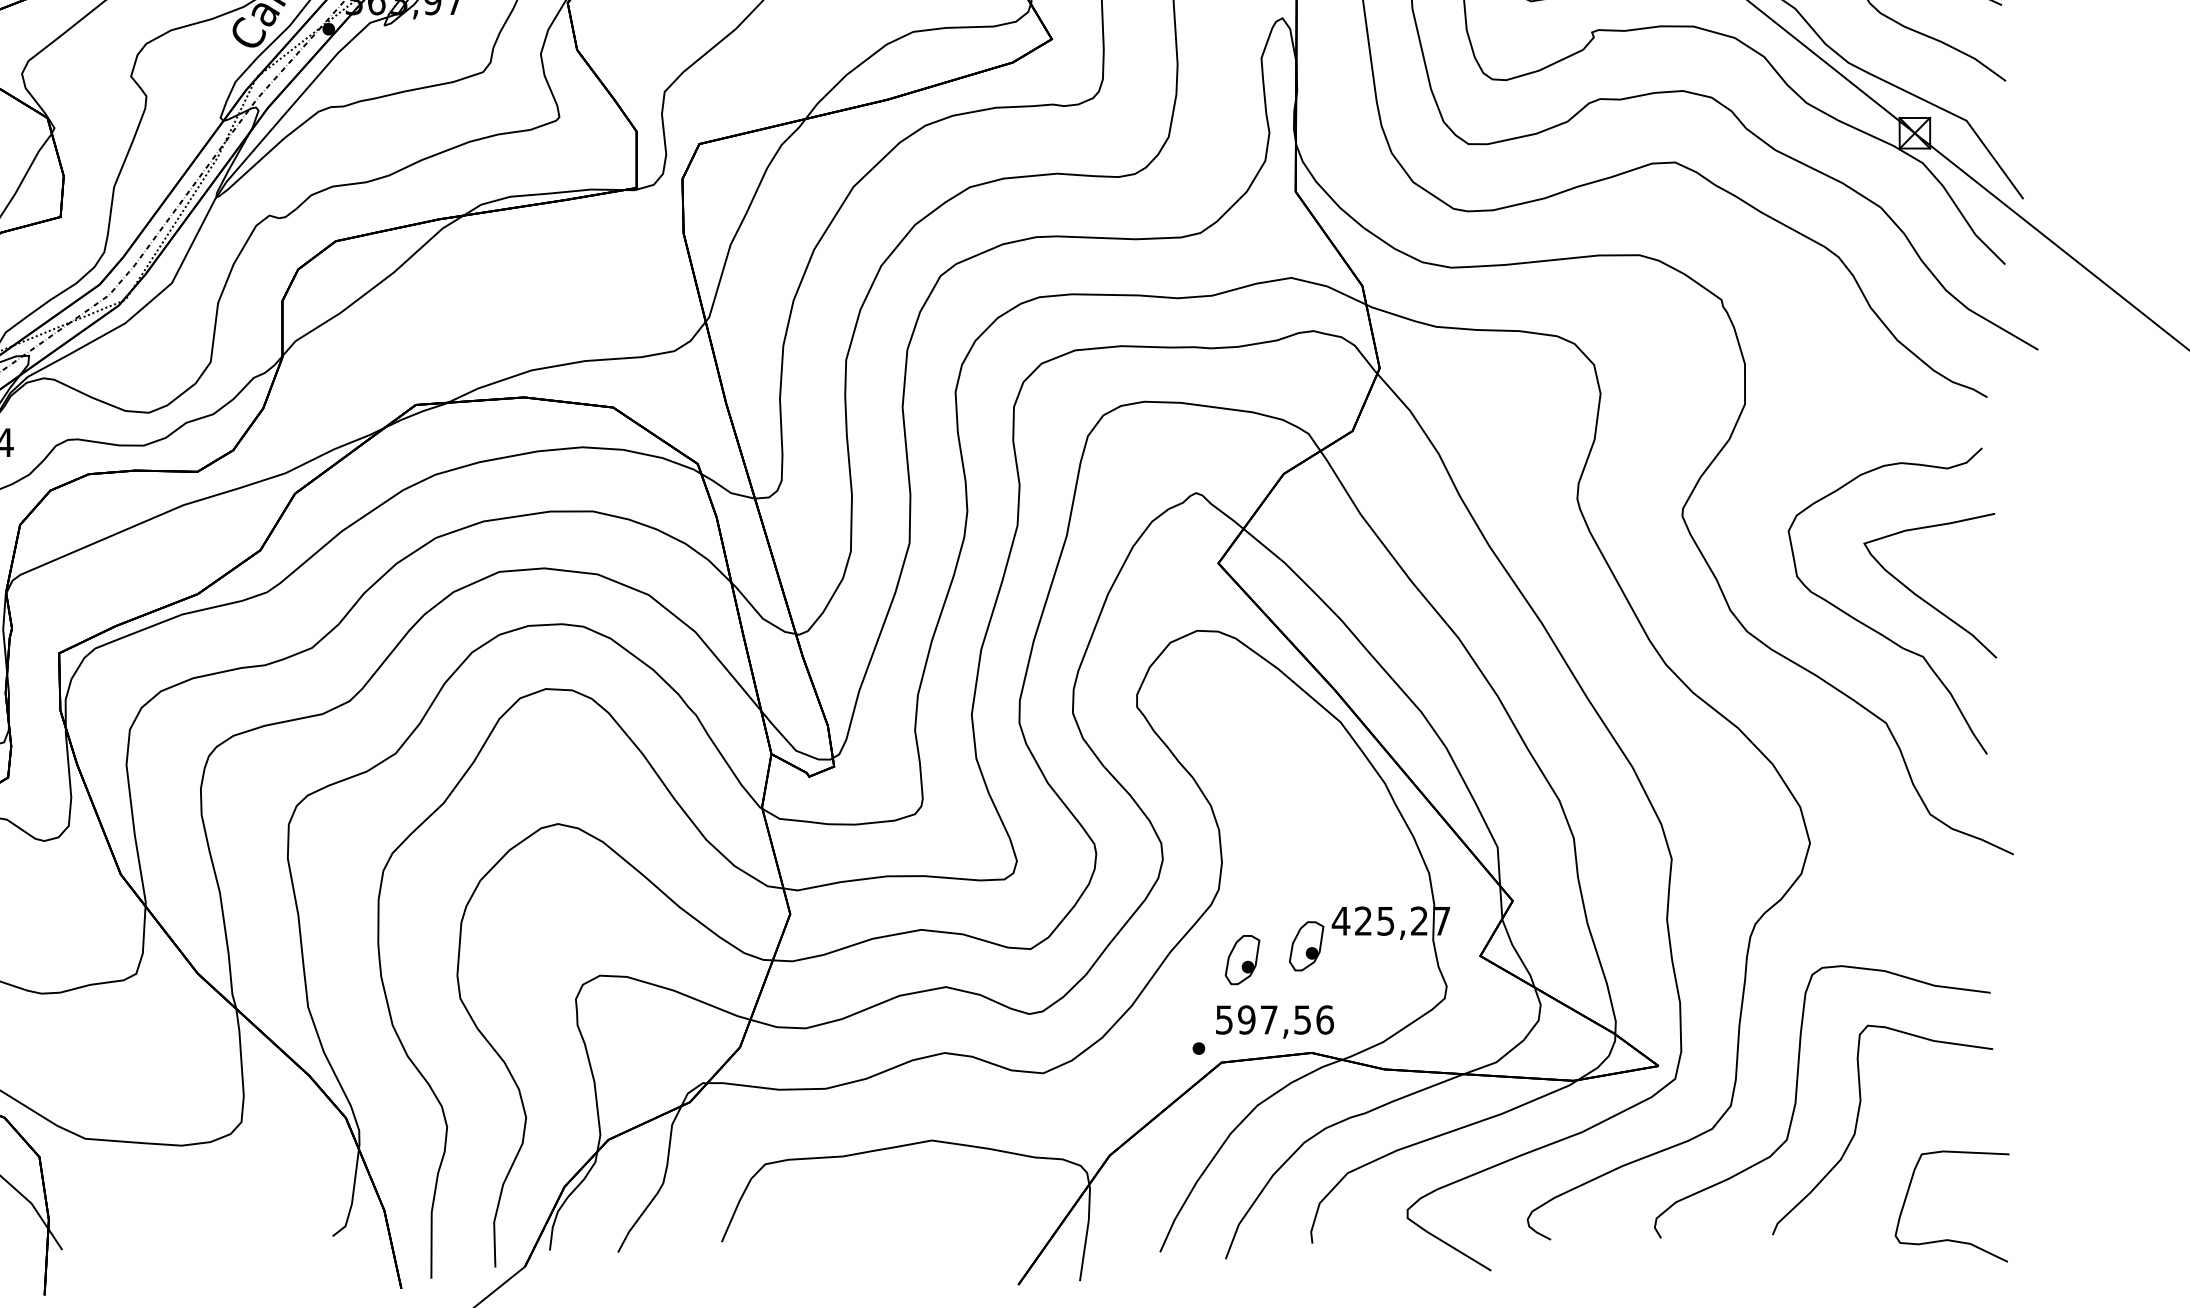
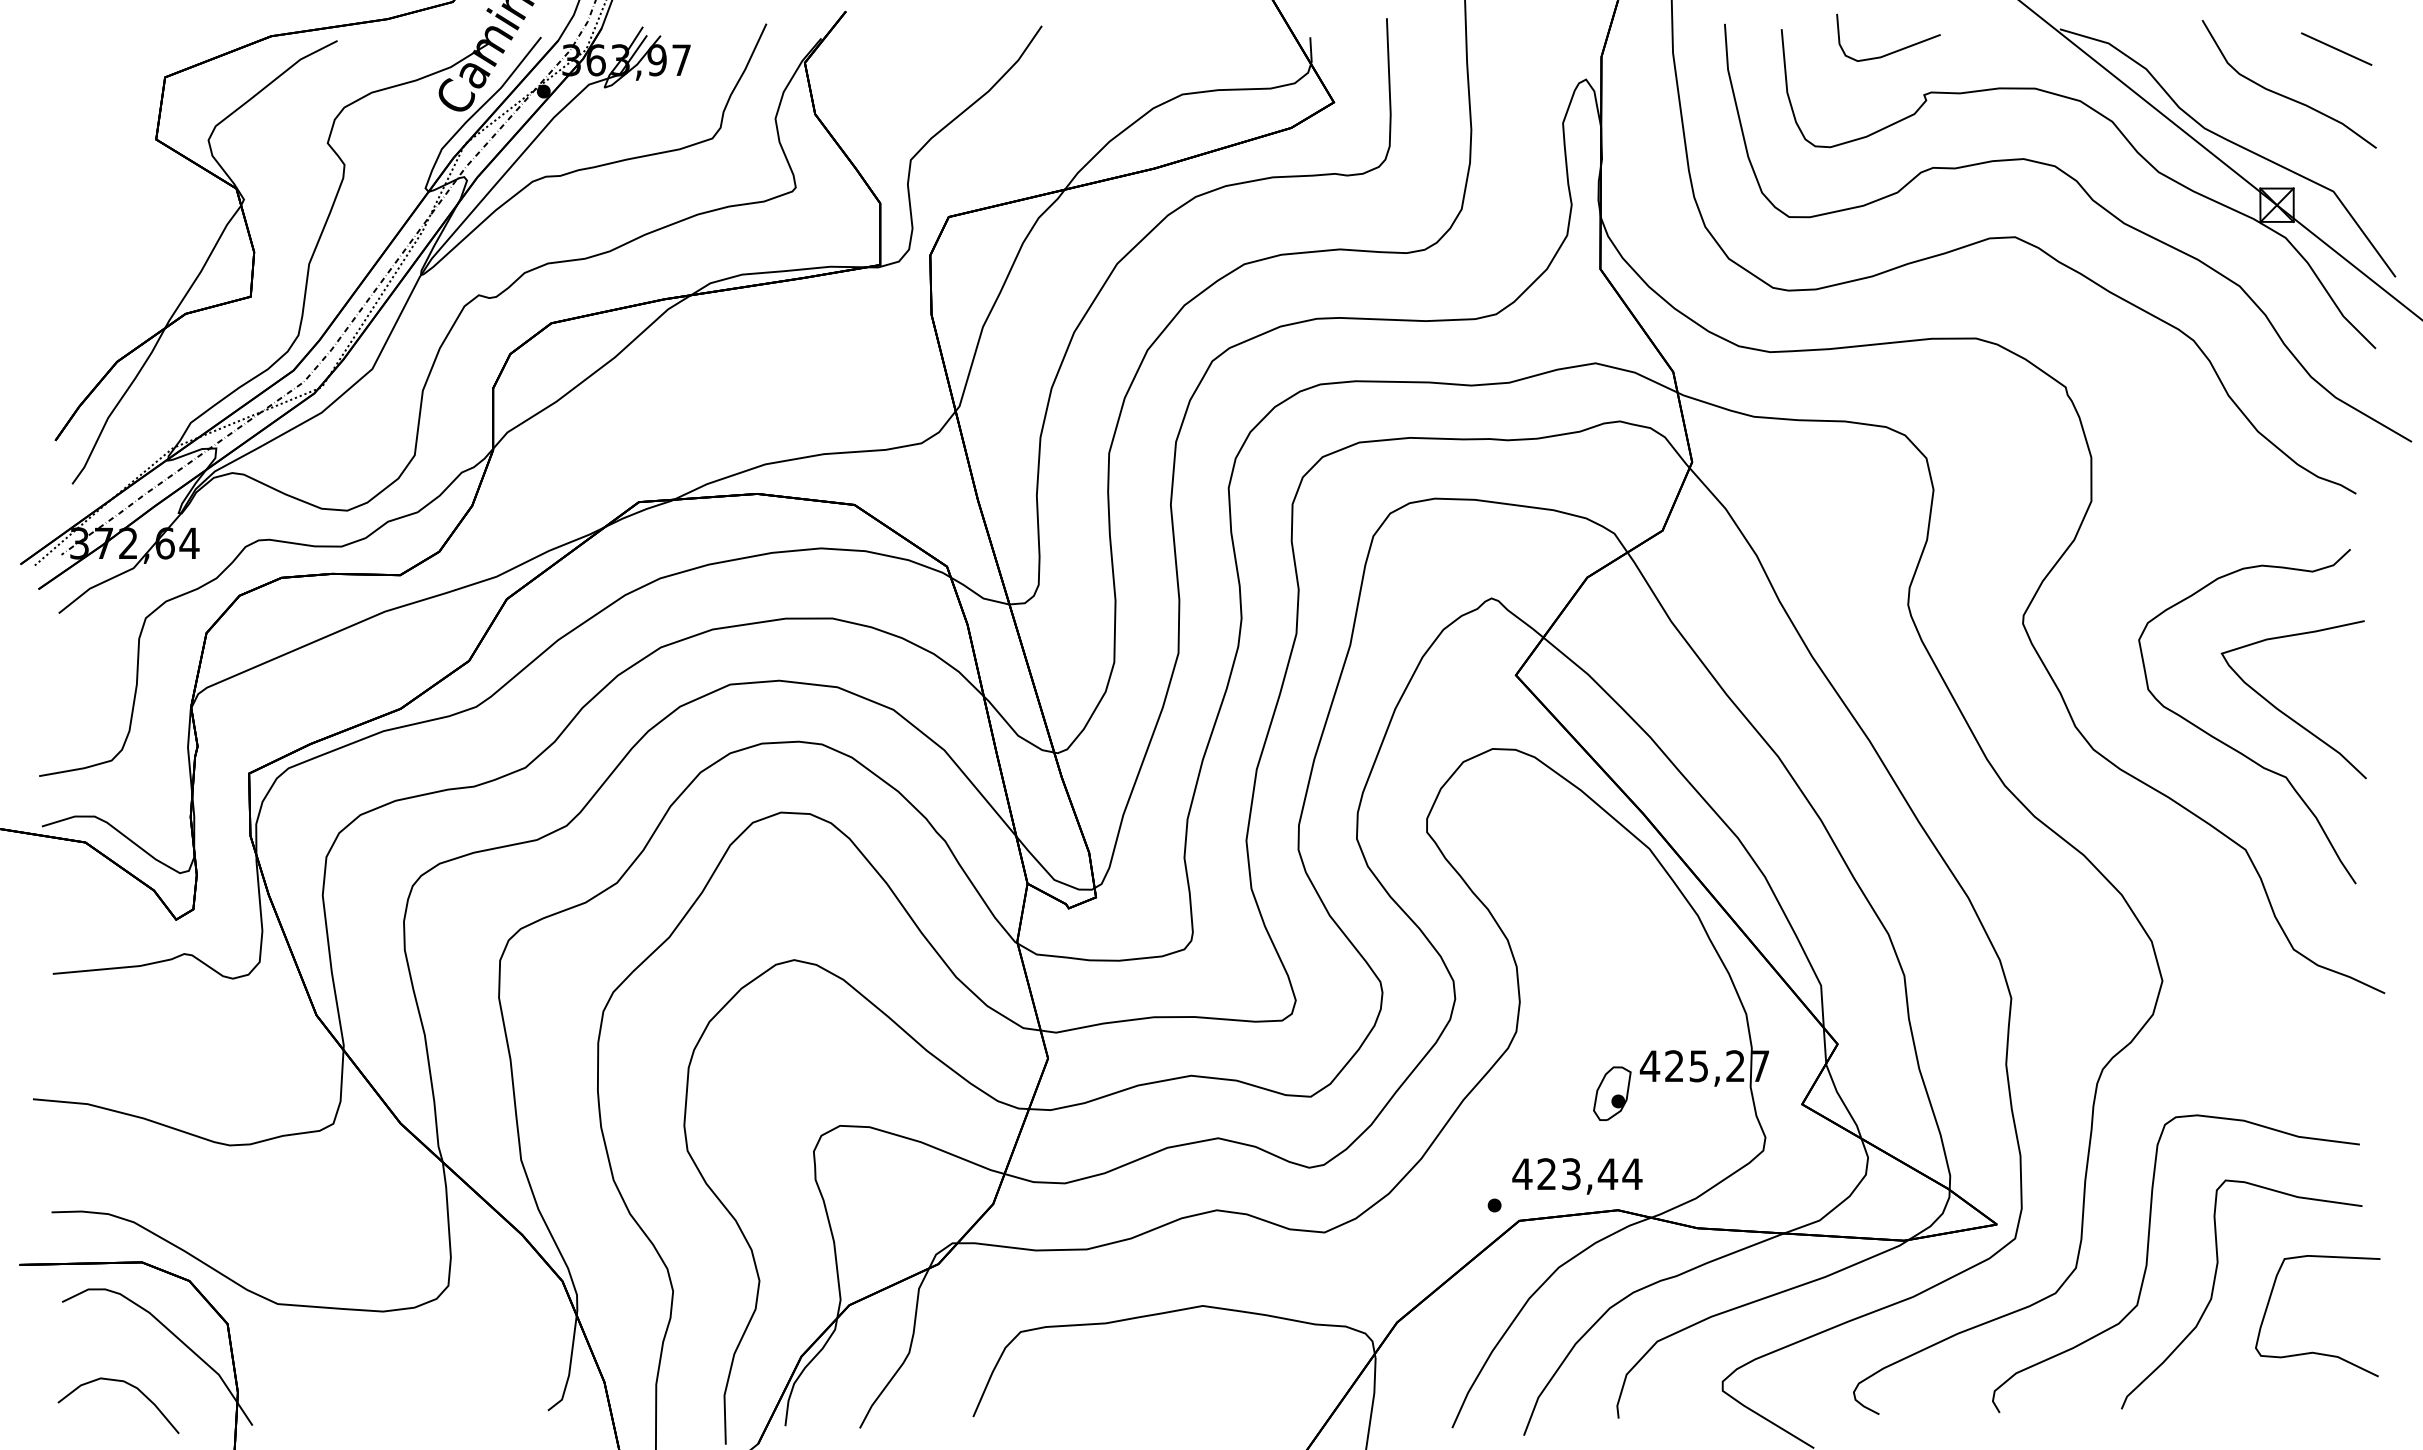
part: (1242, 959) -> (1542, 1108), removed
text: (1274, 1020) -> (1577, 1174), 597,56 -> 423,44
curve: (1947, 1238) -> (2312, 1351), moved

